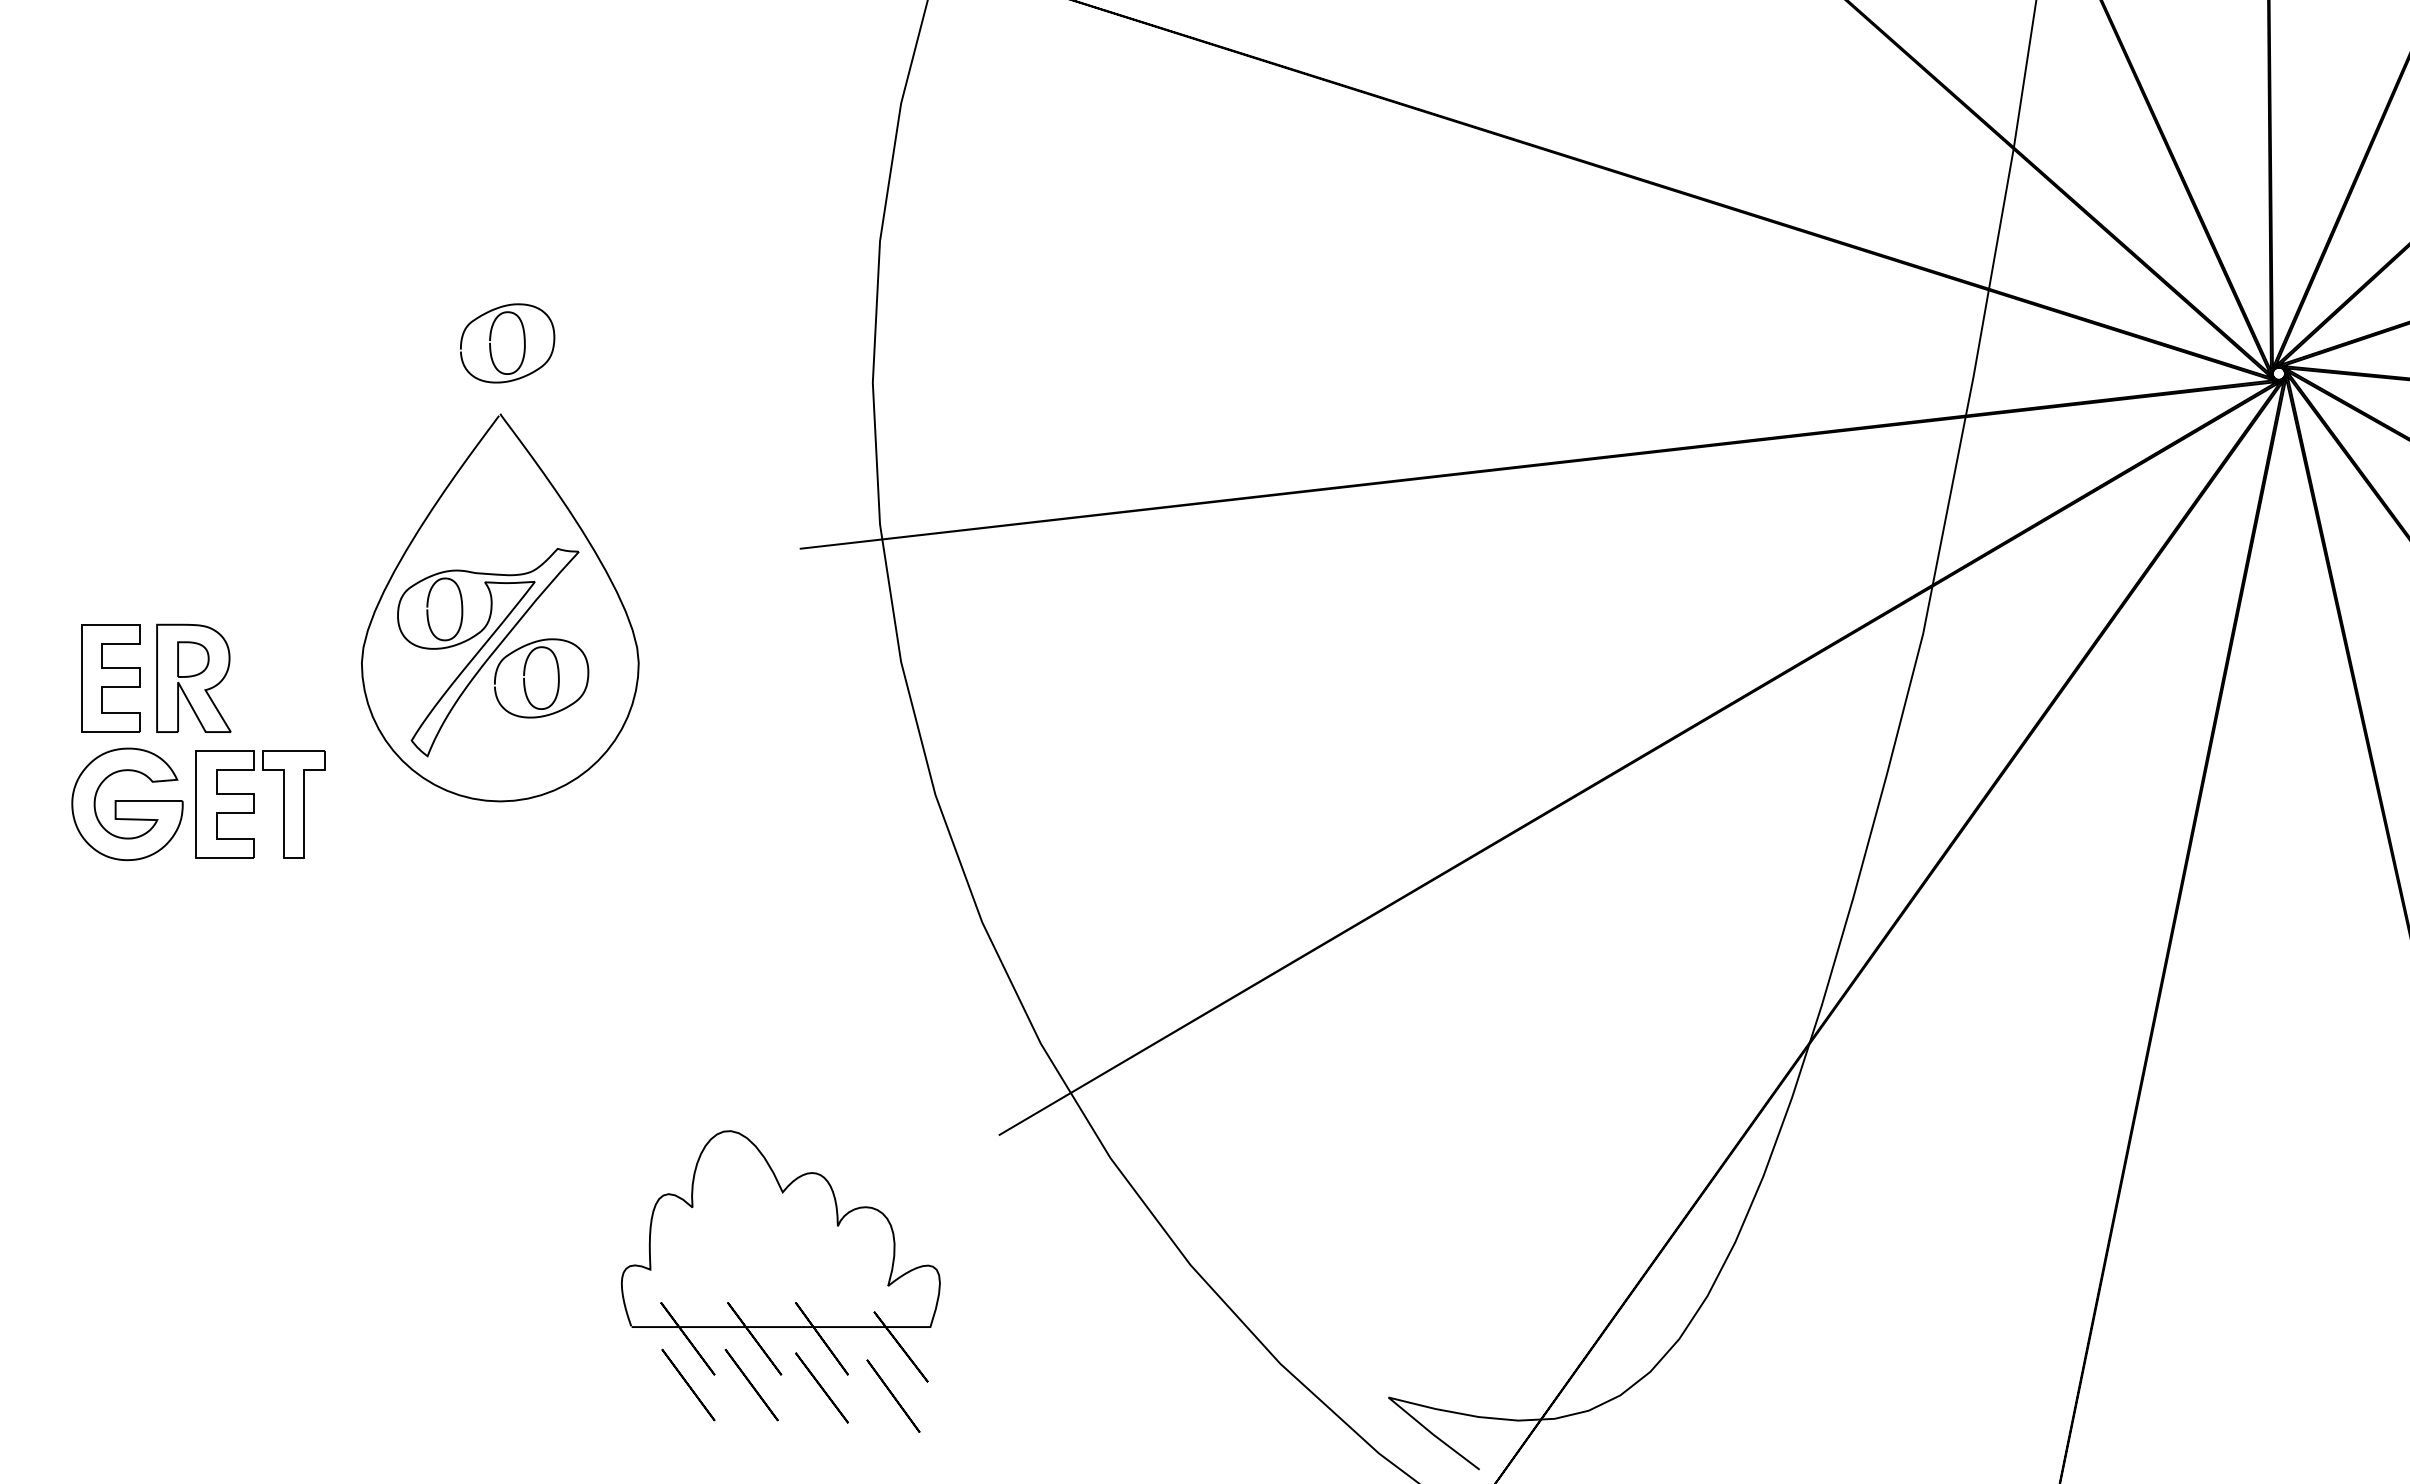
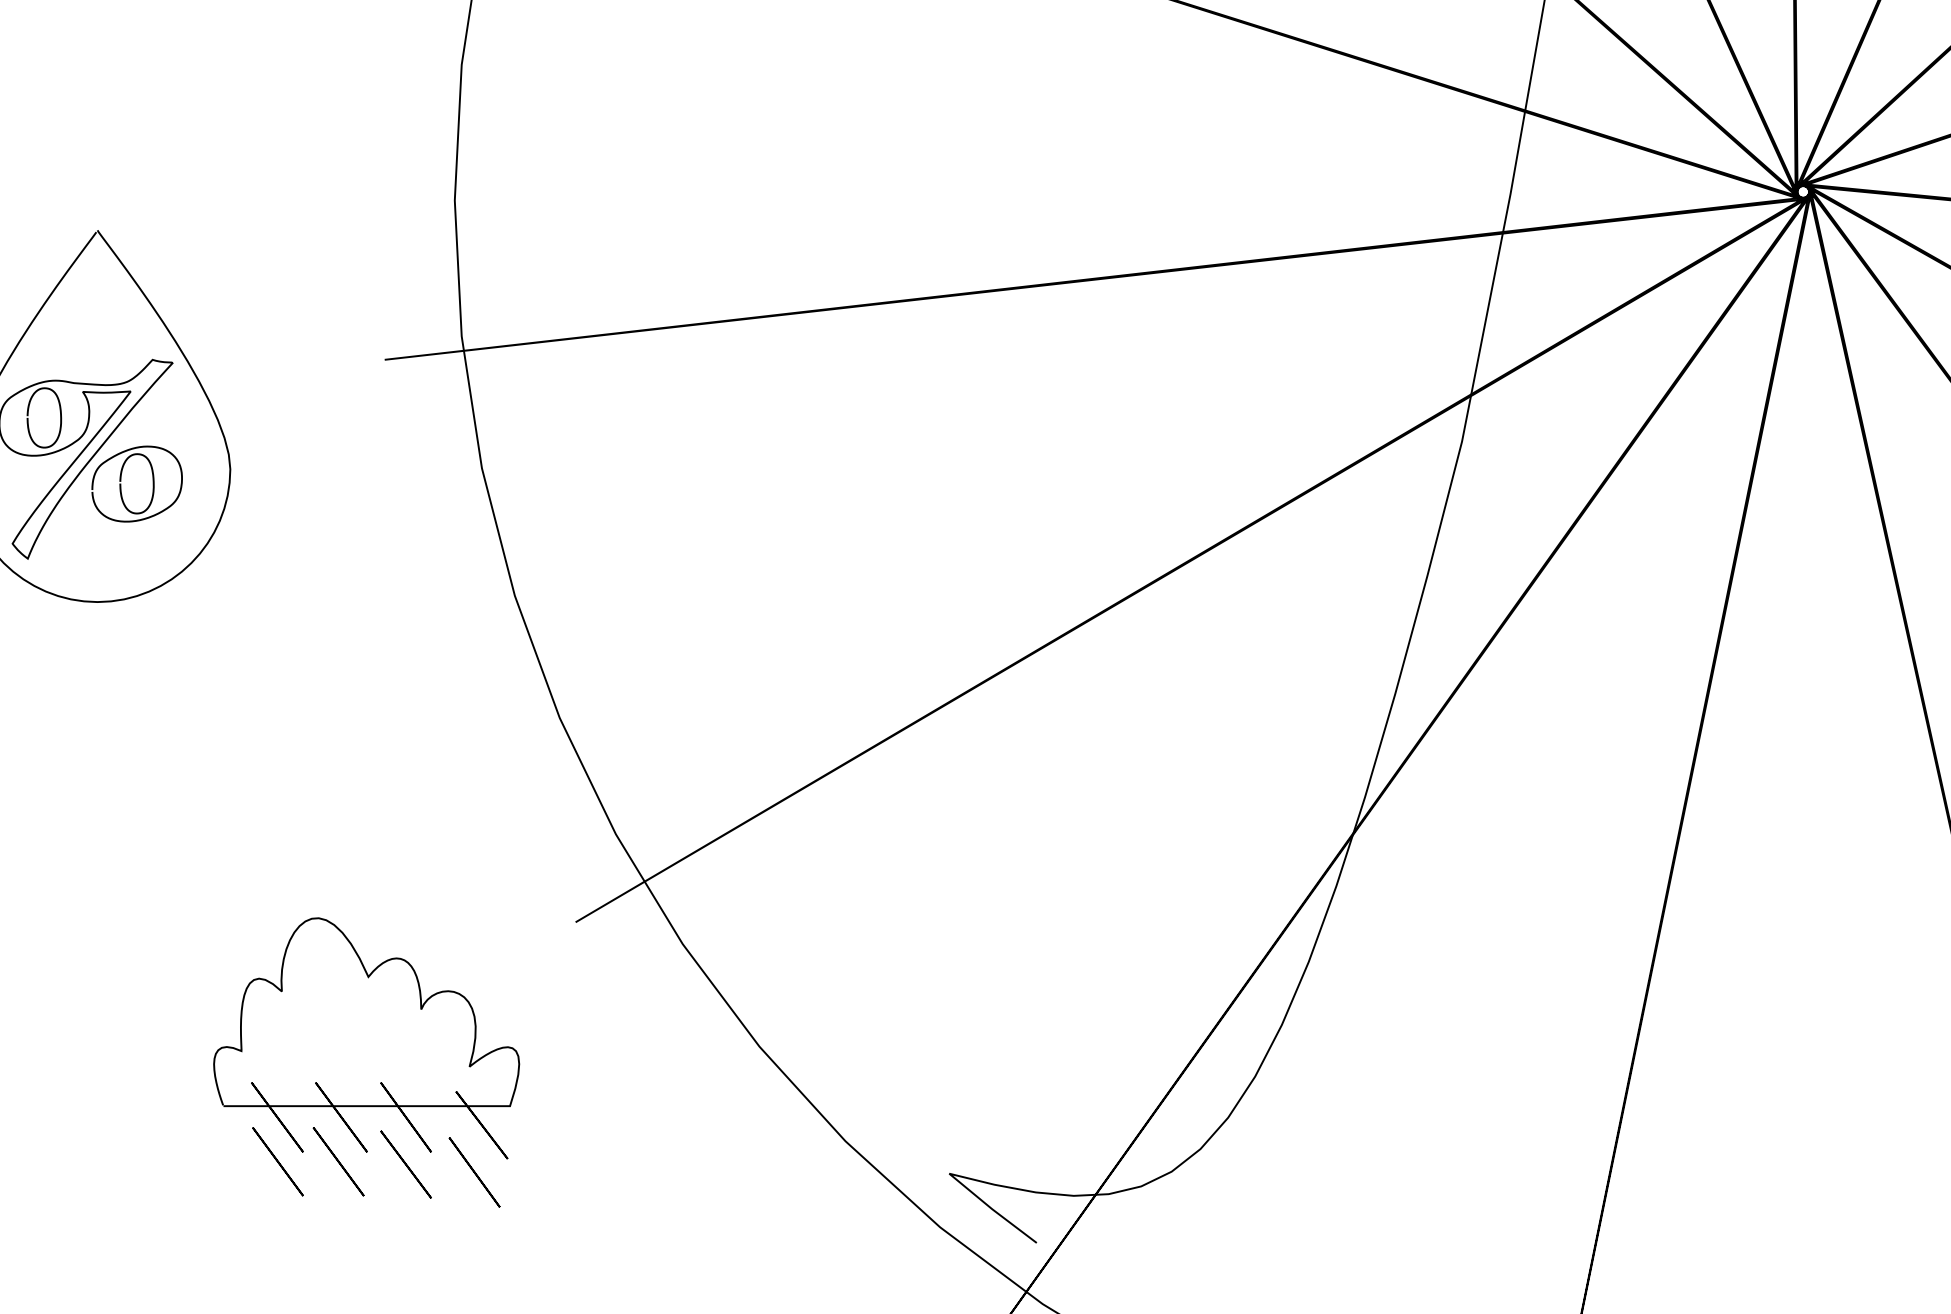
part: (523, 340) -> (119, 160), removed

